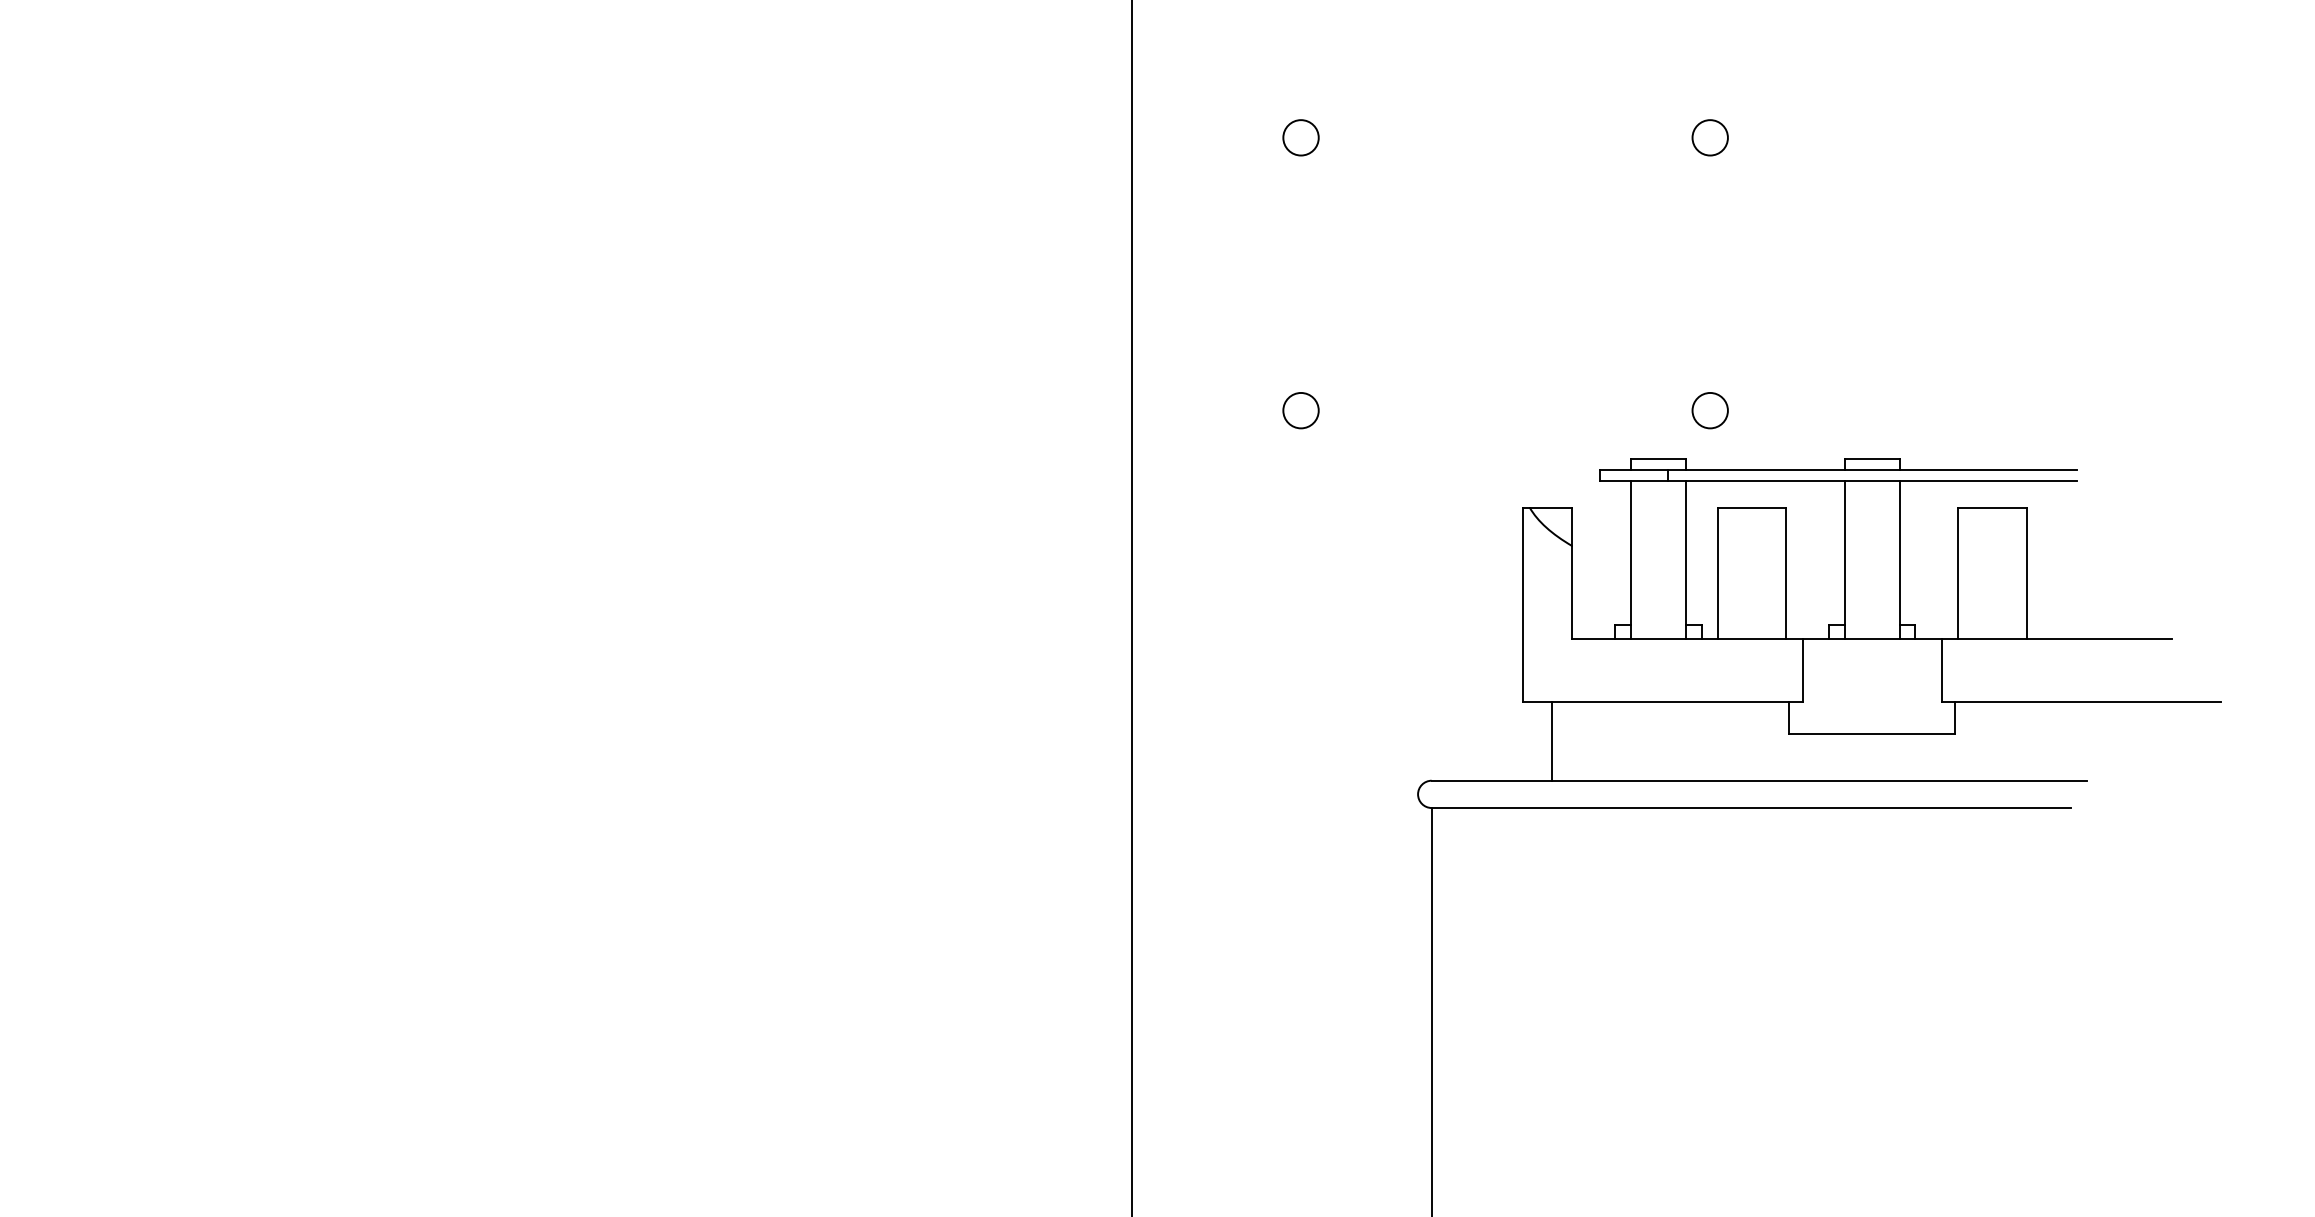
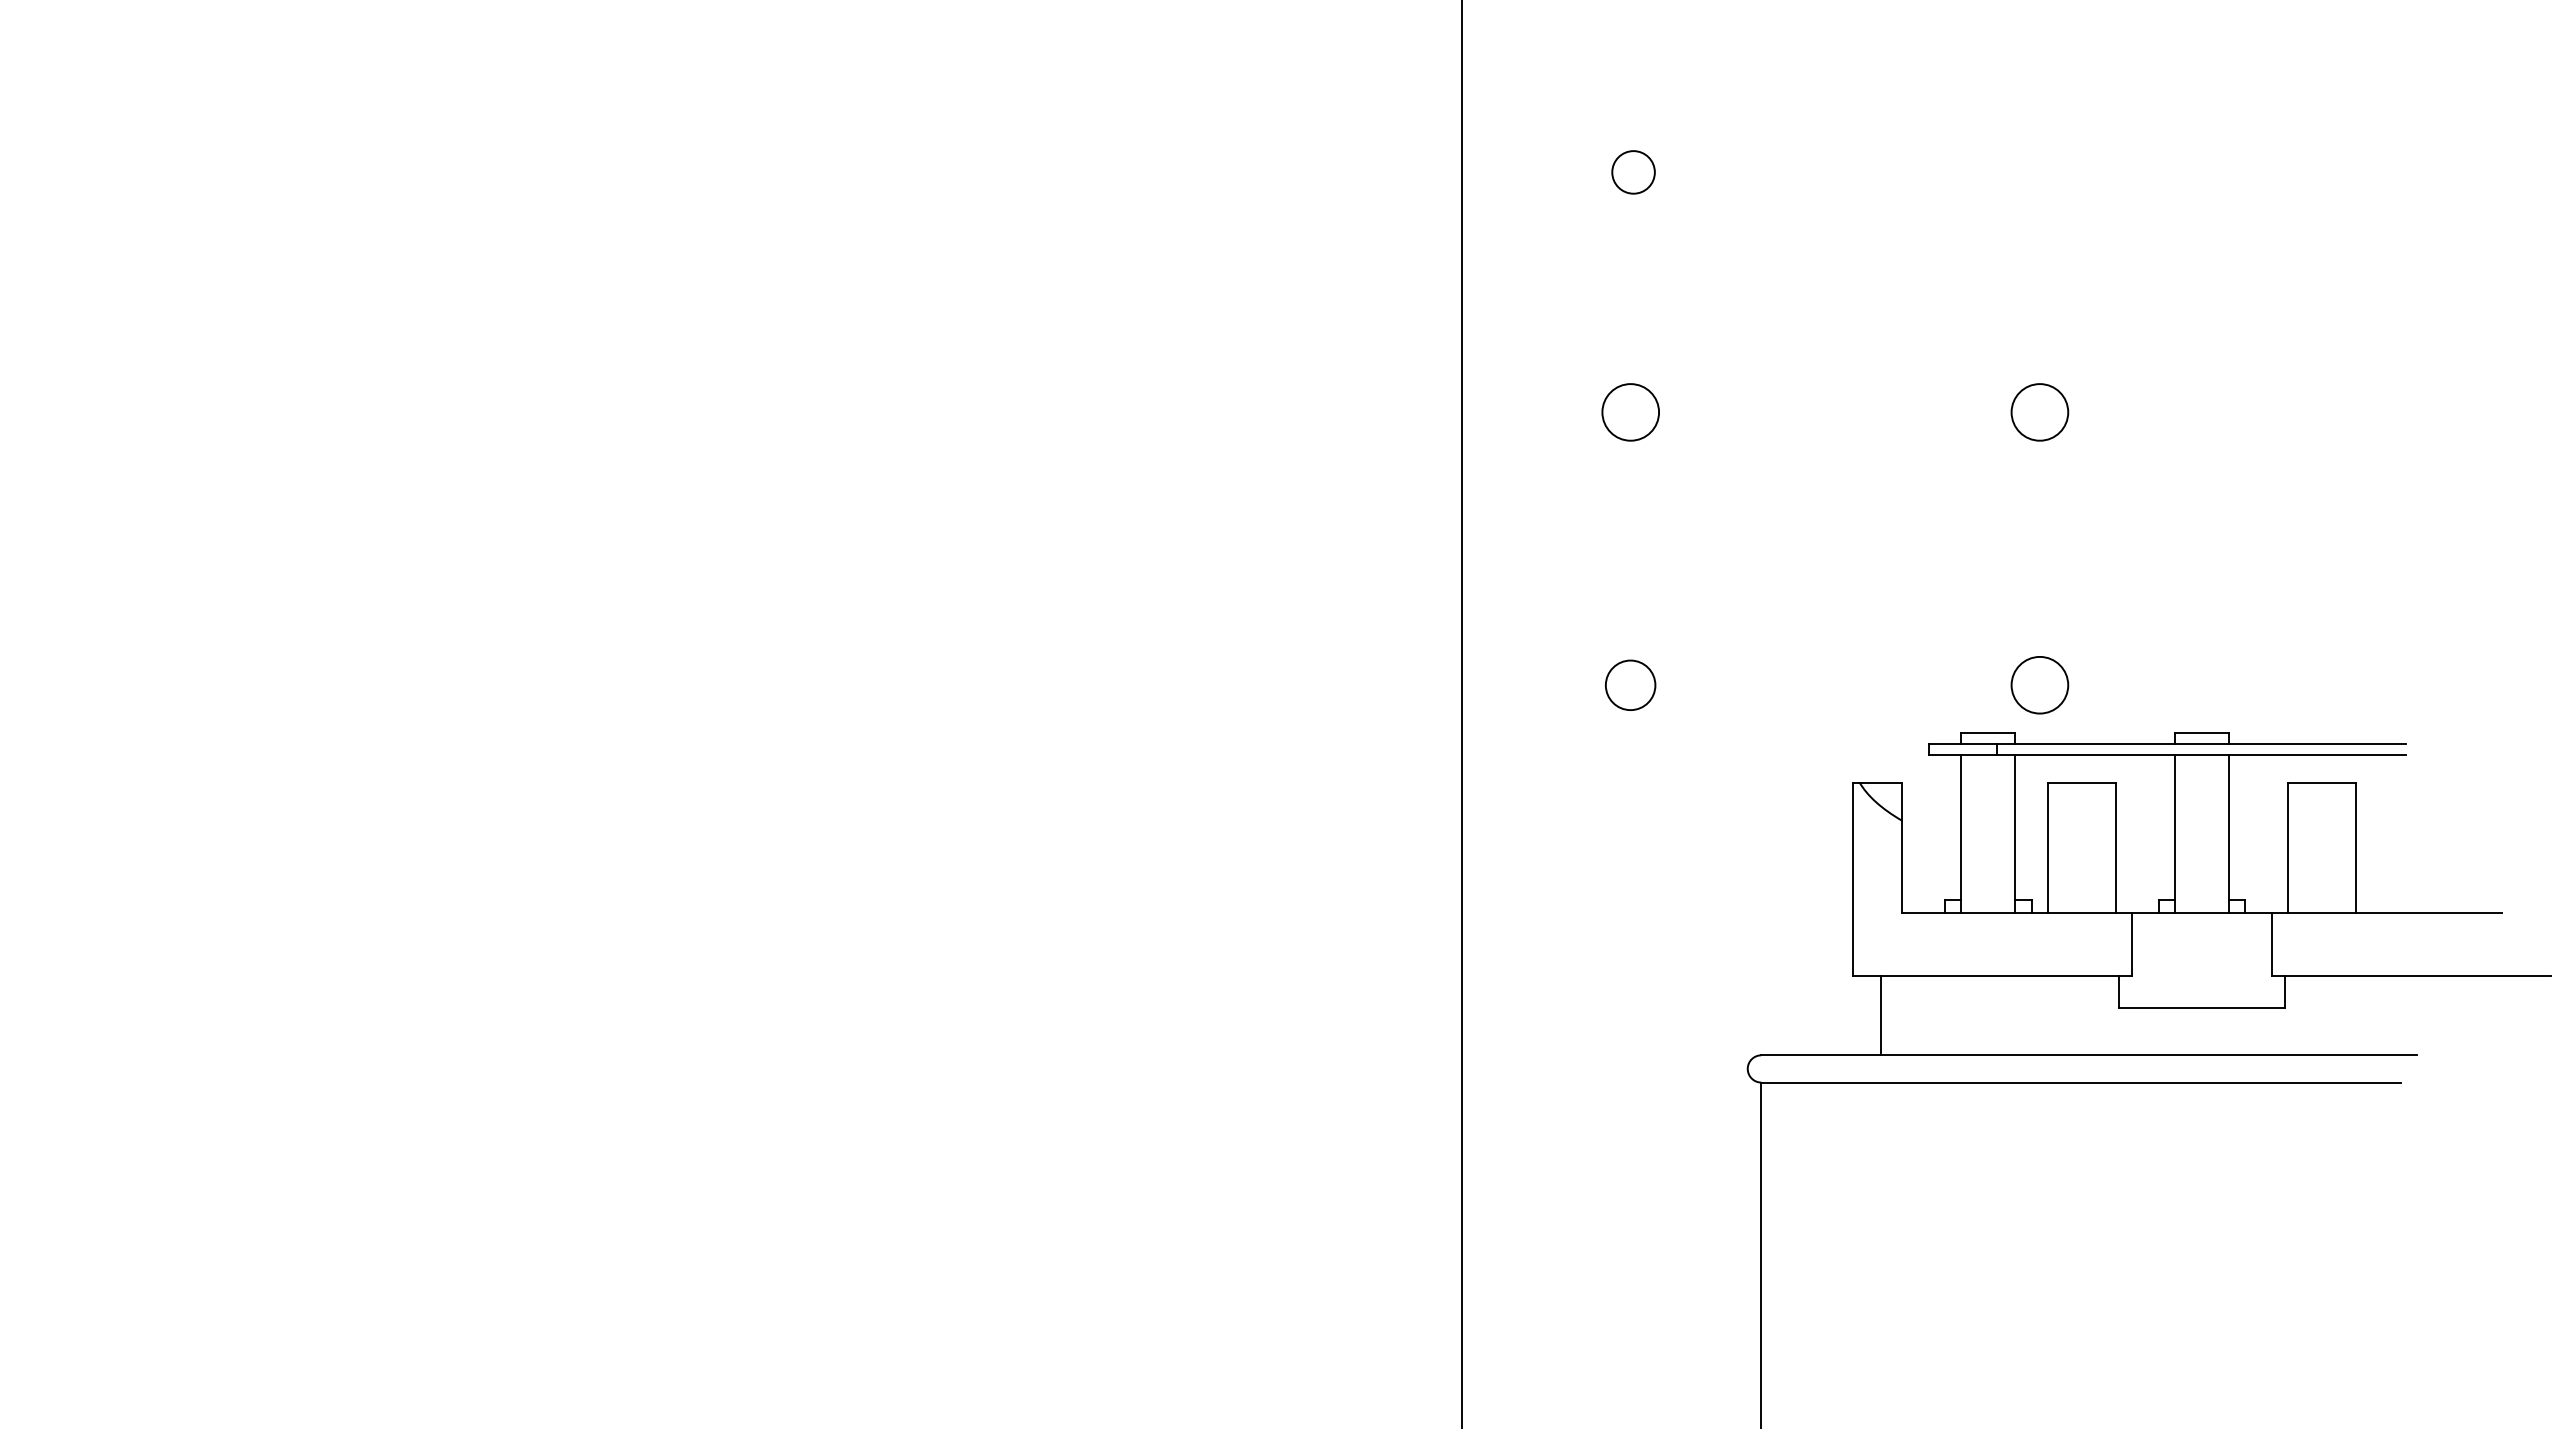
circle: (1300, 137) -> (1630, 412), size x1.6
circle: (1709, 137) -> (2039, 412), size x1.6
circle: (1300, 409) -> (1630, 684), size x1.4
circle: (1709, 409) -> (2039, 684), size x1.6

